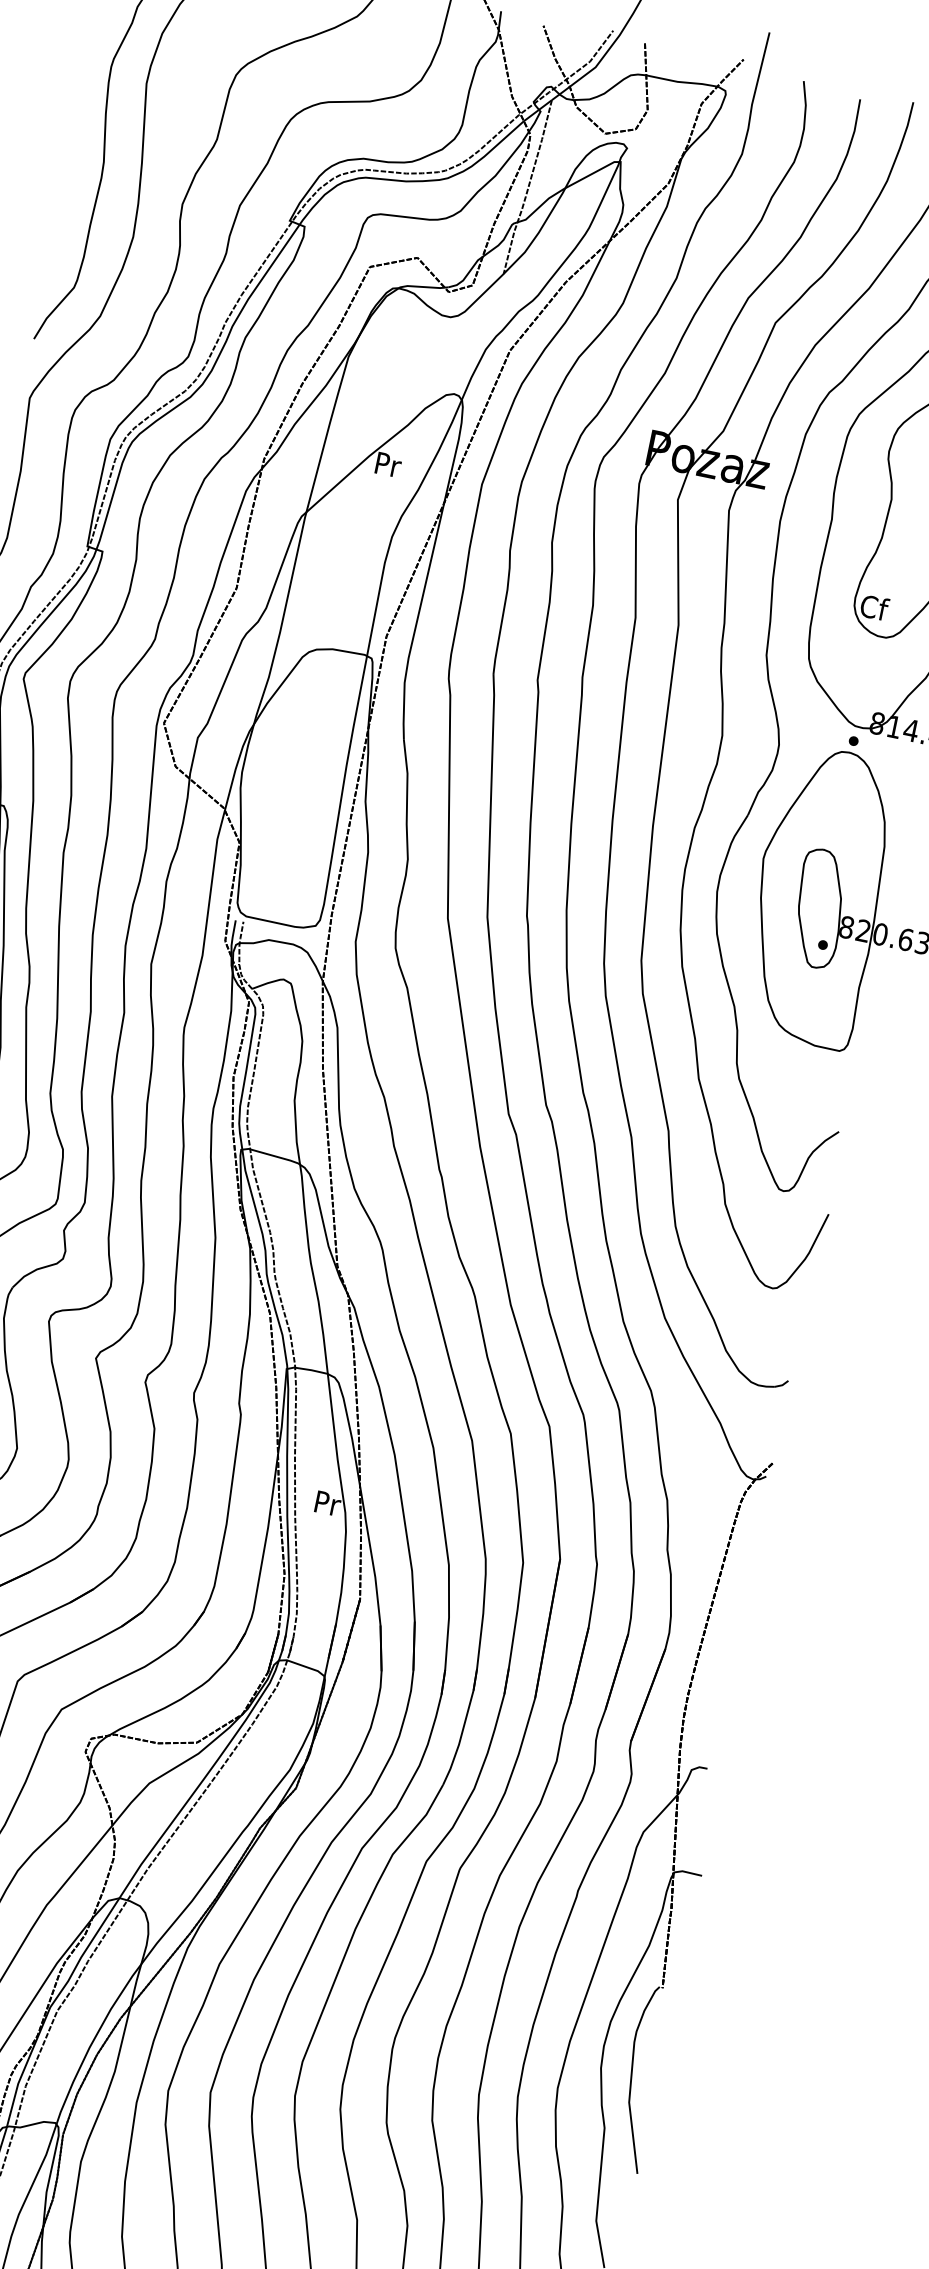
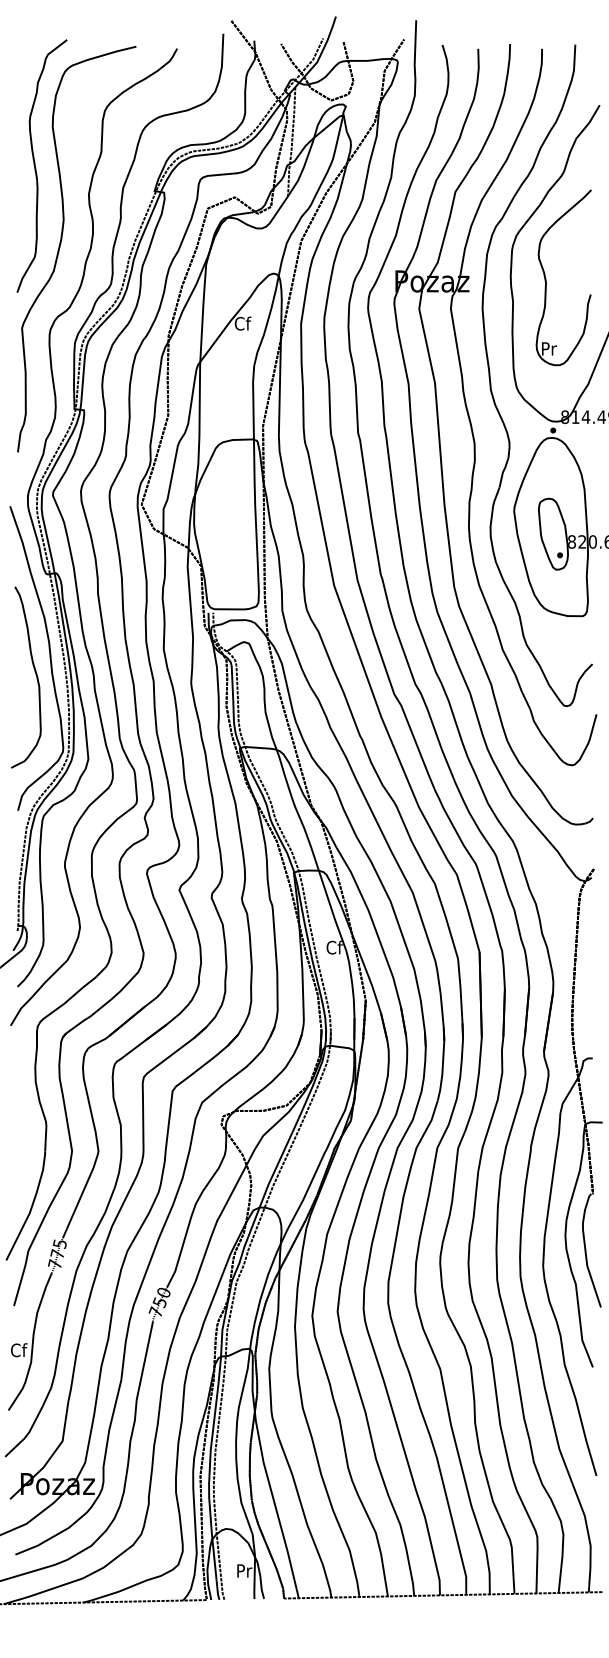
text: (387, 464) -> (242, 323), Pr -> Cf
text: (875, 607) -> (549, 348), Cf -> Pr
text: (325, 1502) -> (333, 947), Pr -> Cf

